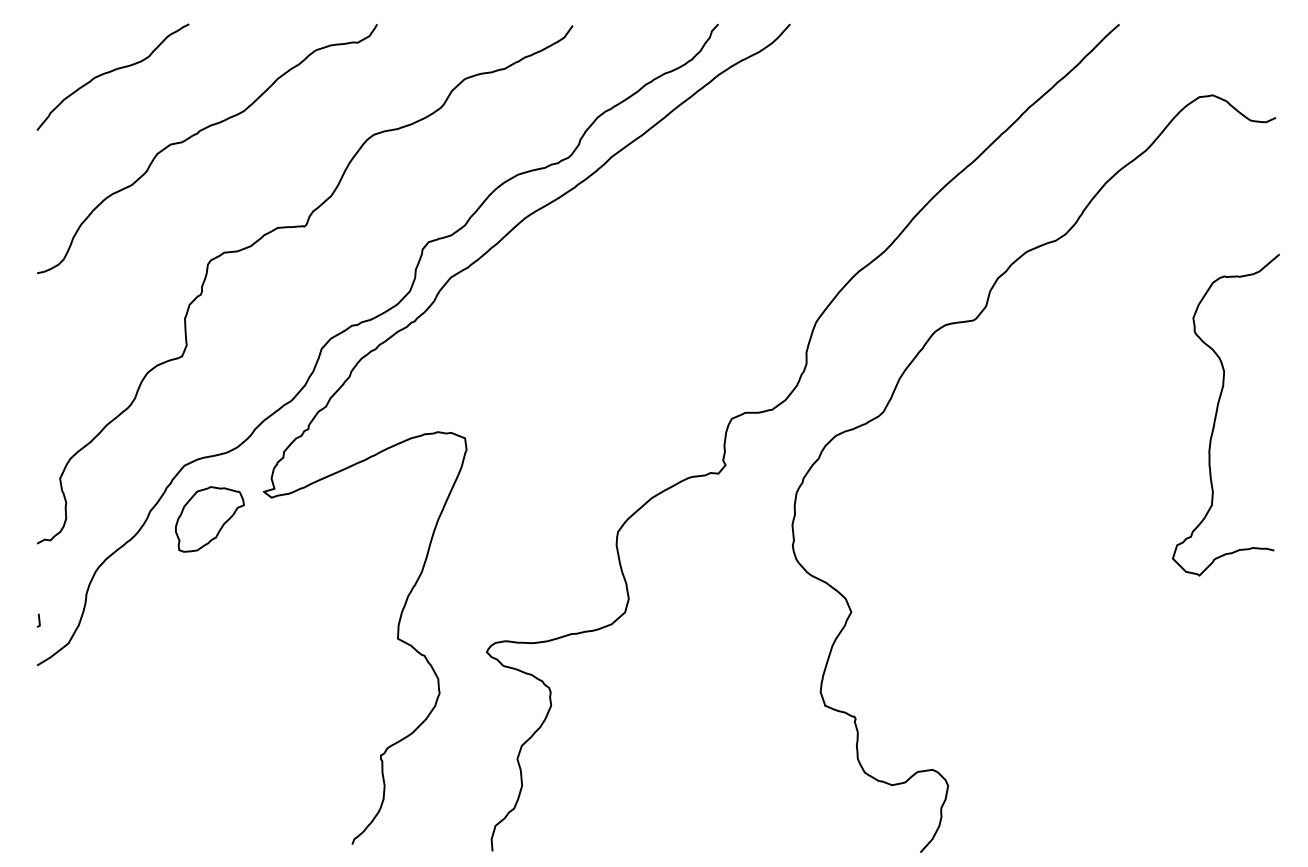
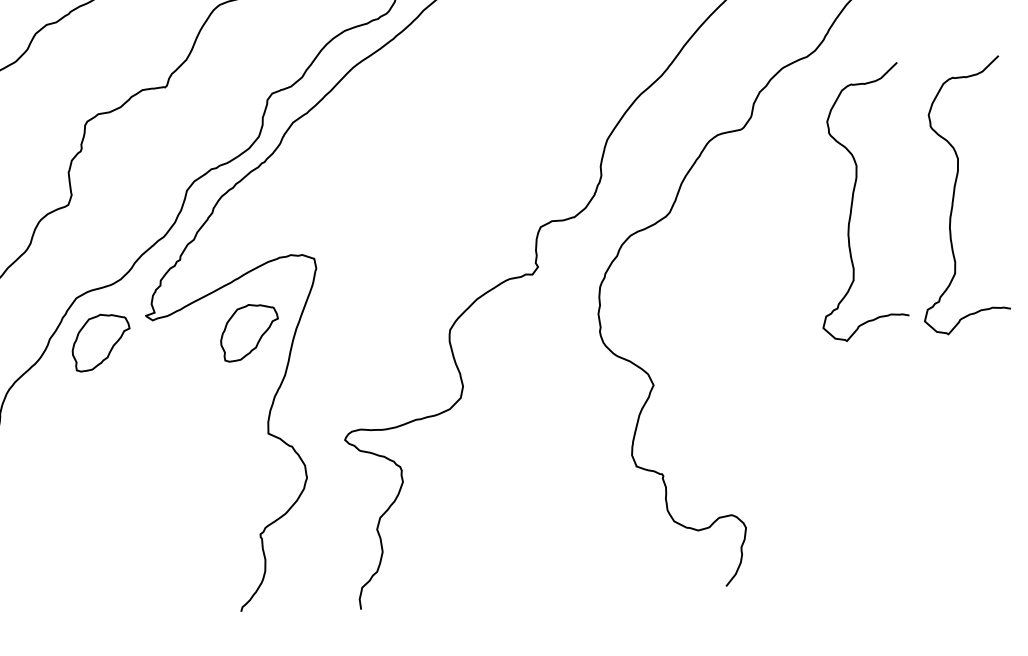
curve: (1098, 413) -> (853, 201), added
part: (383, 519) -> (249, 332), added

